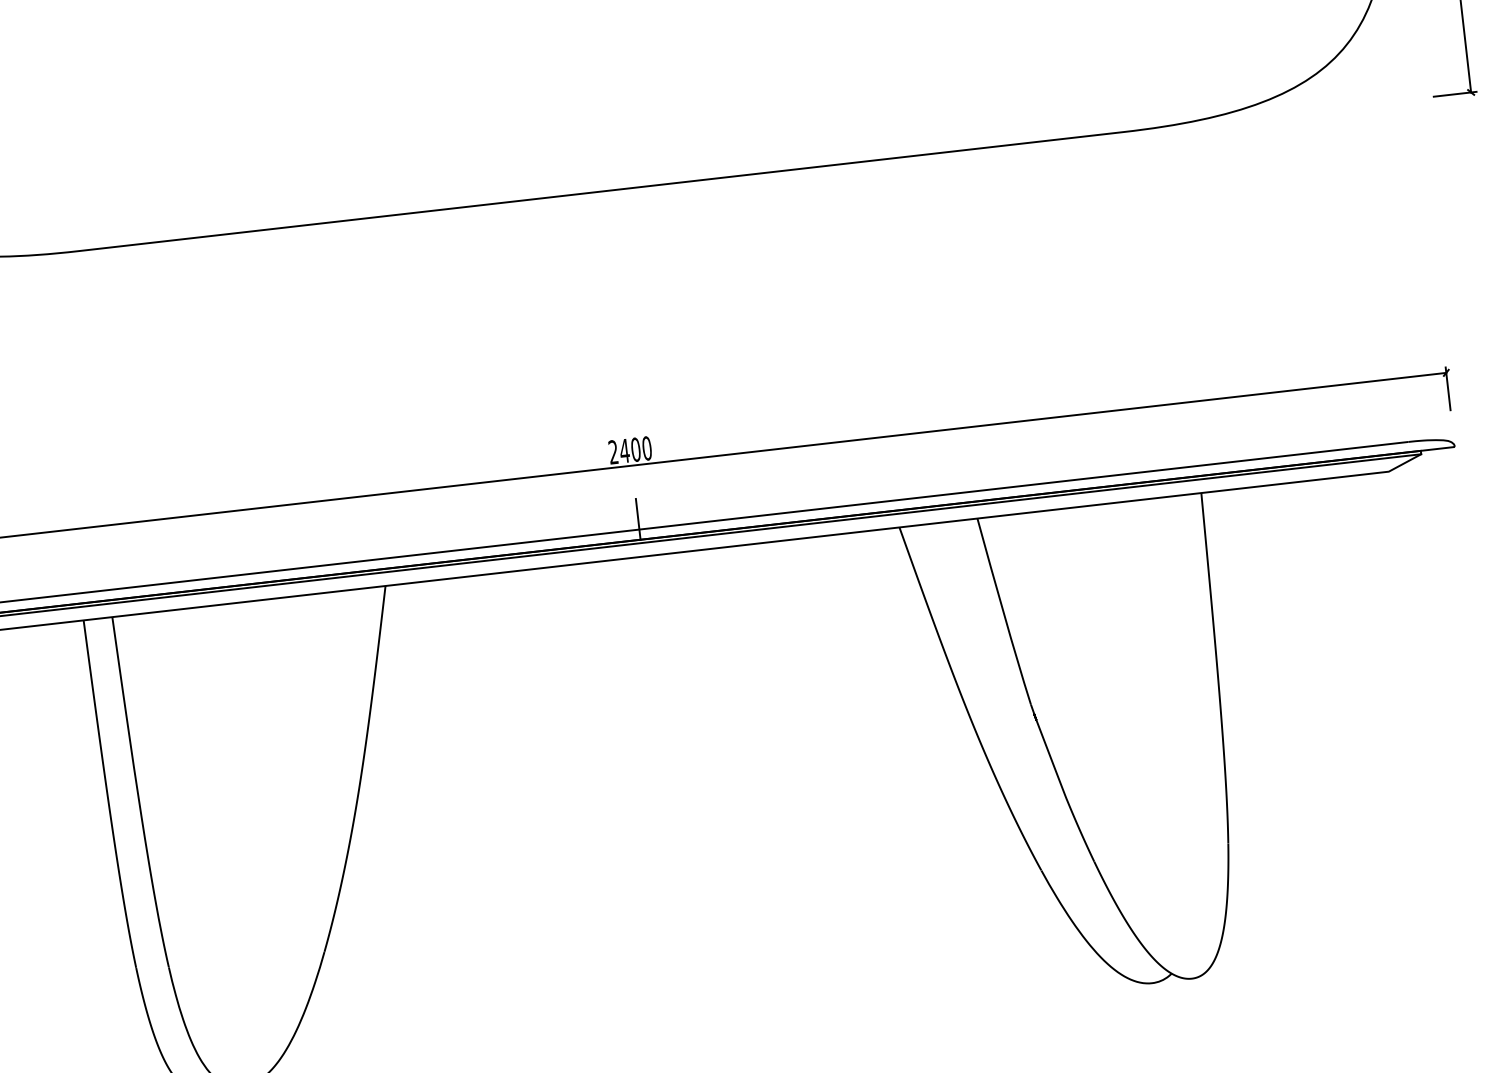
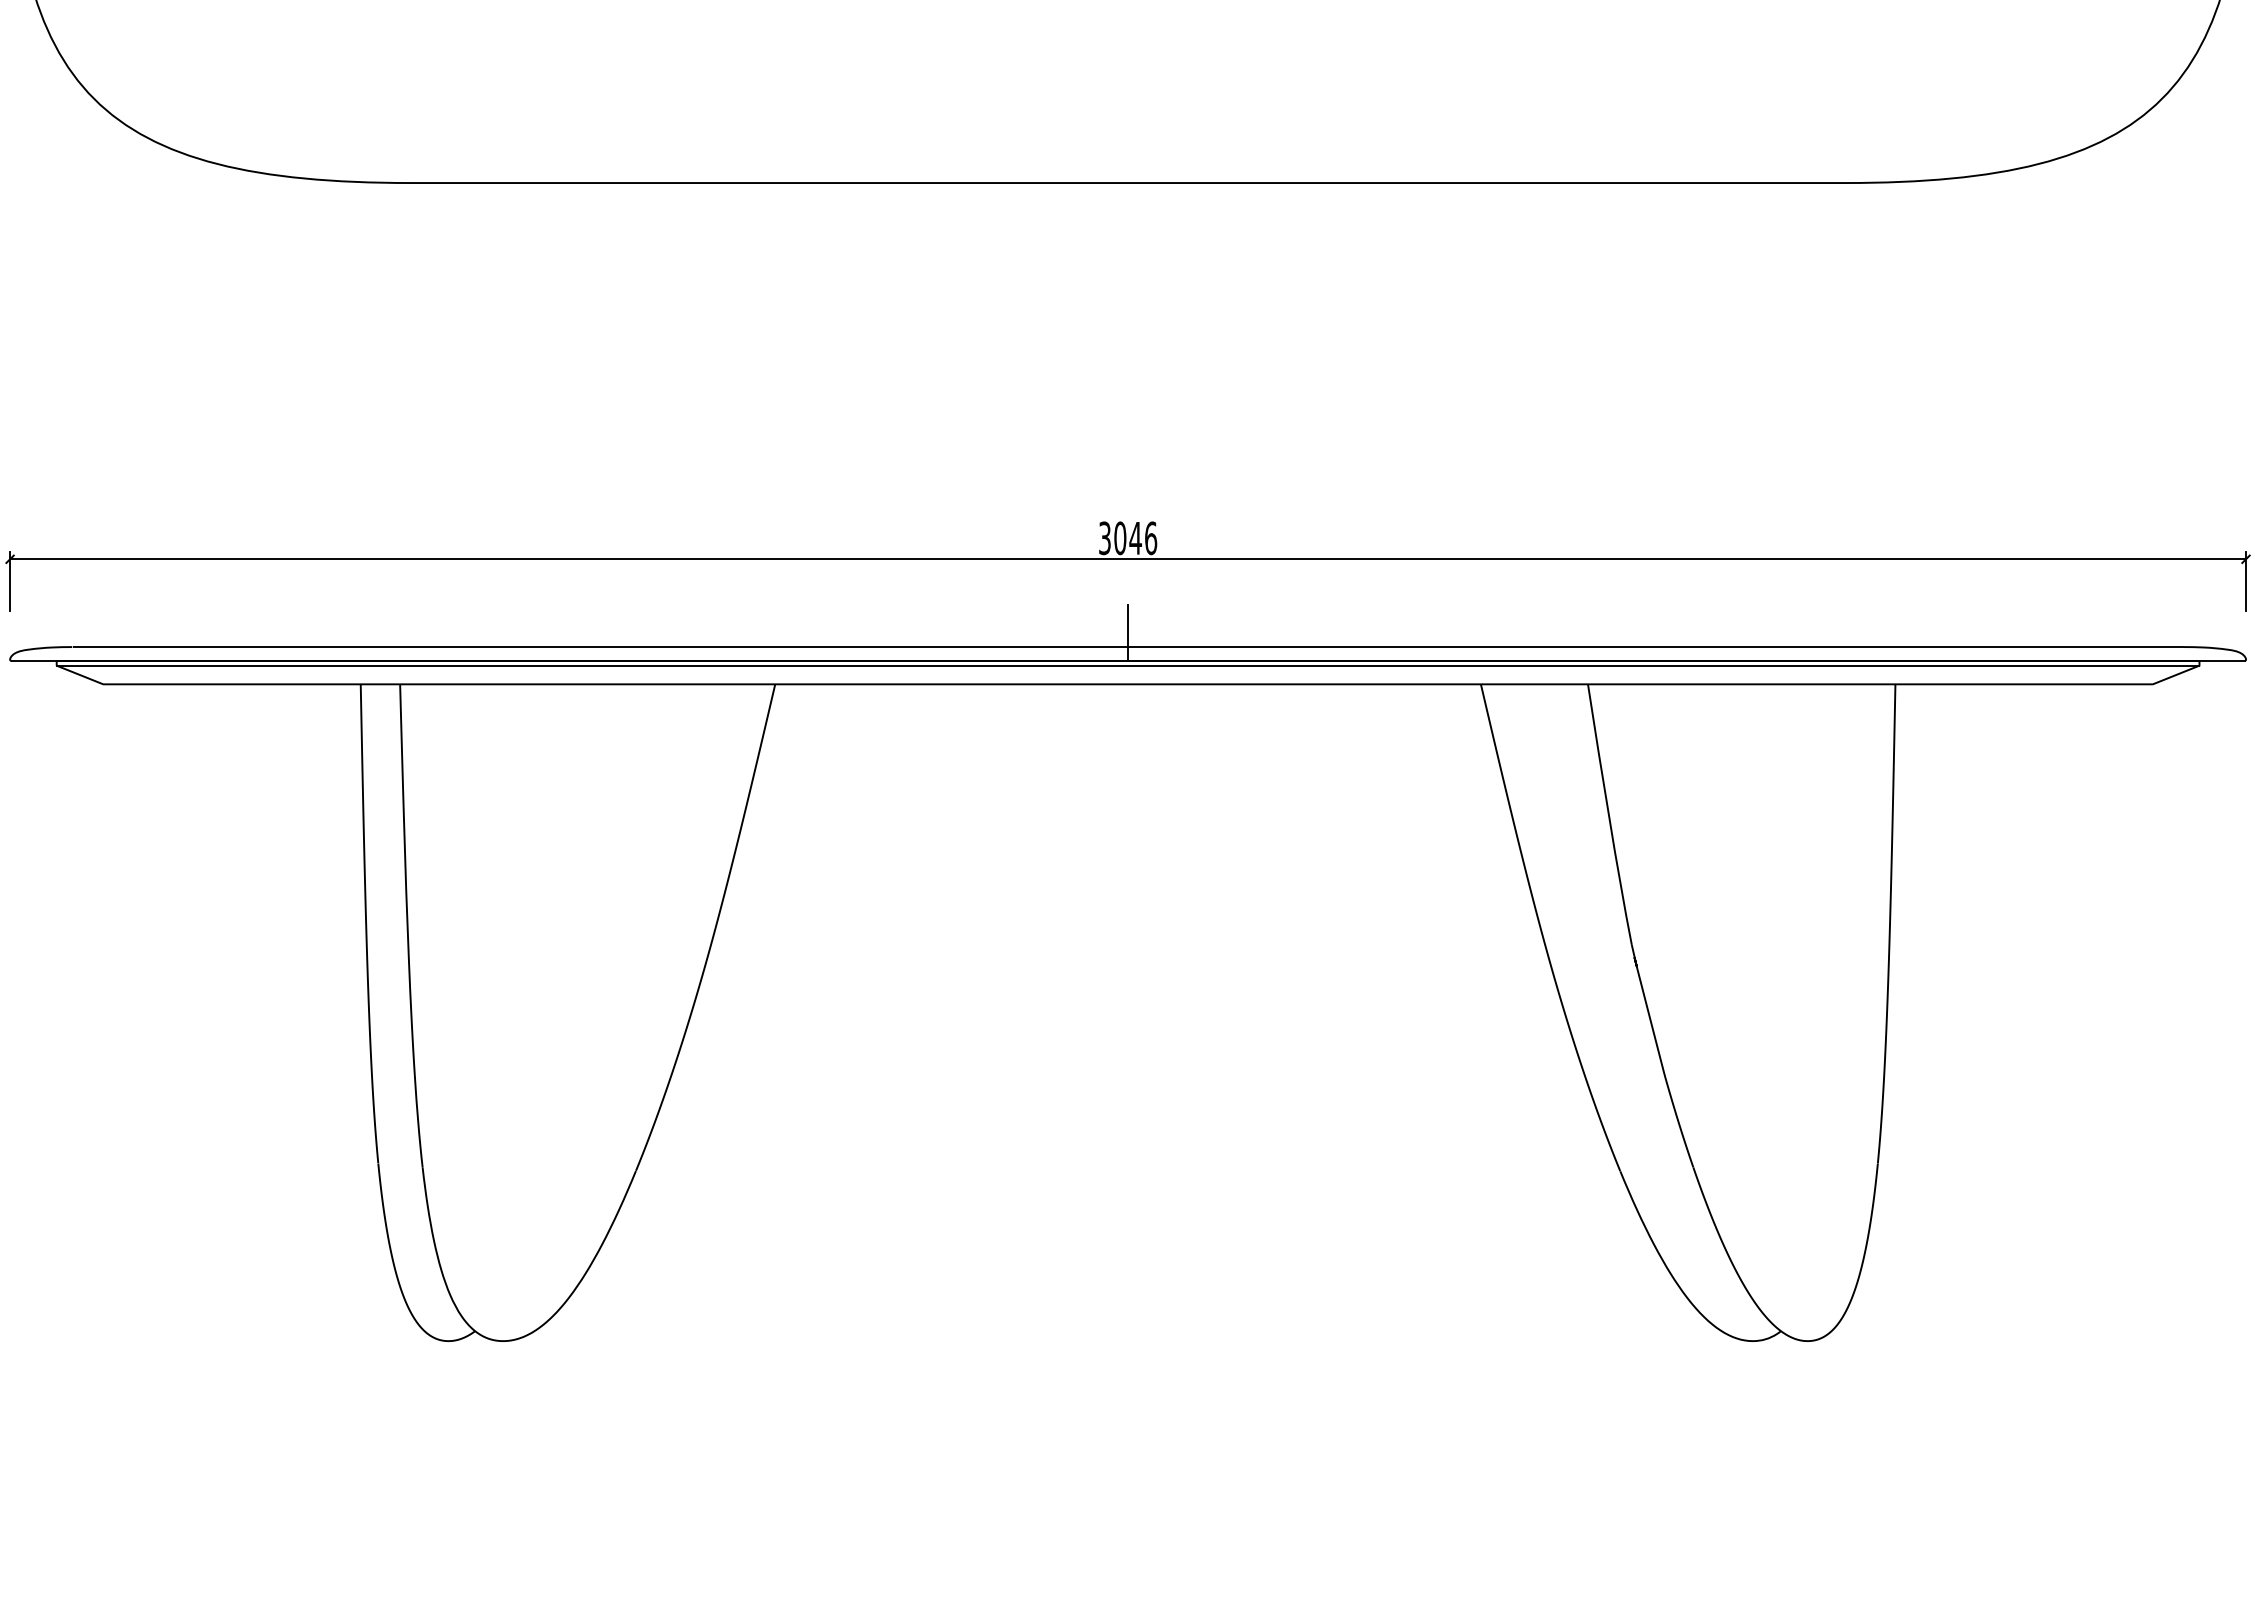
text: (630, 450) -> (1128, 538), 2400 -> 3046

